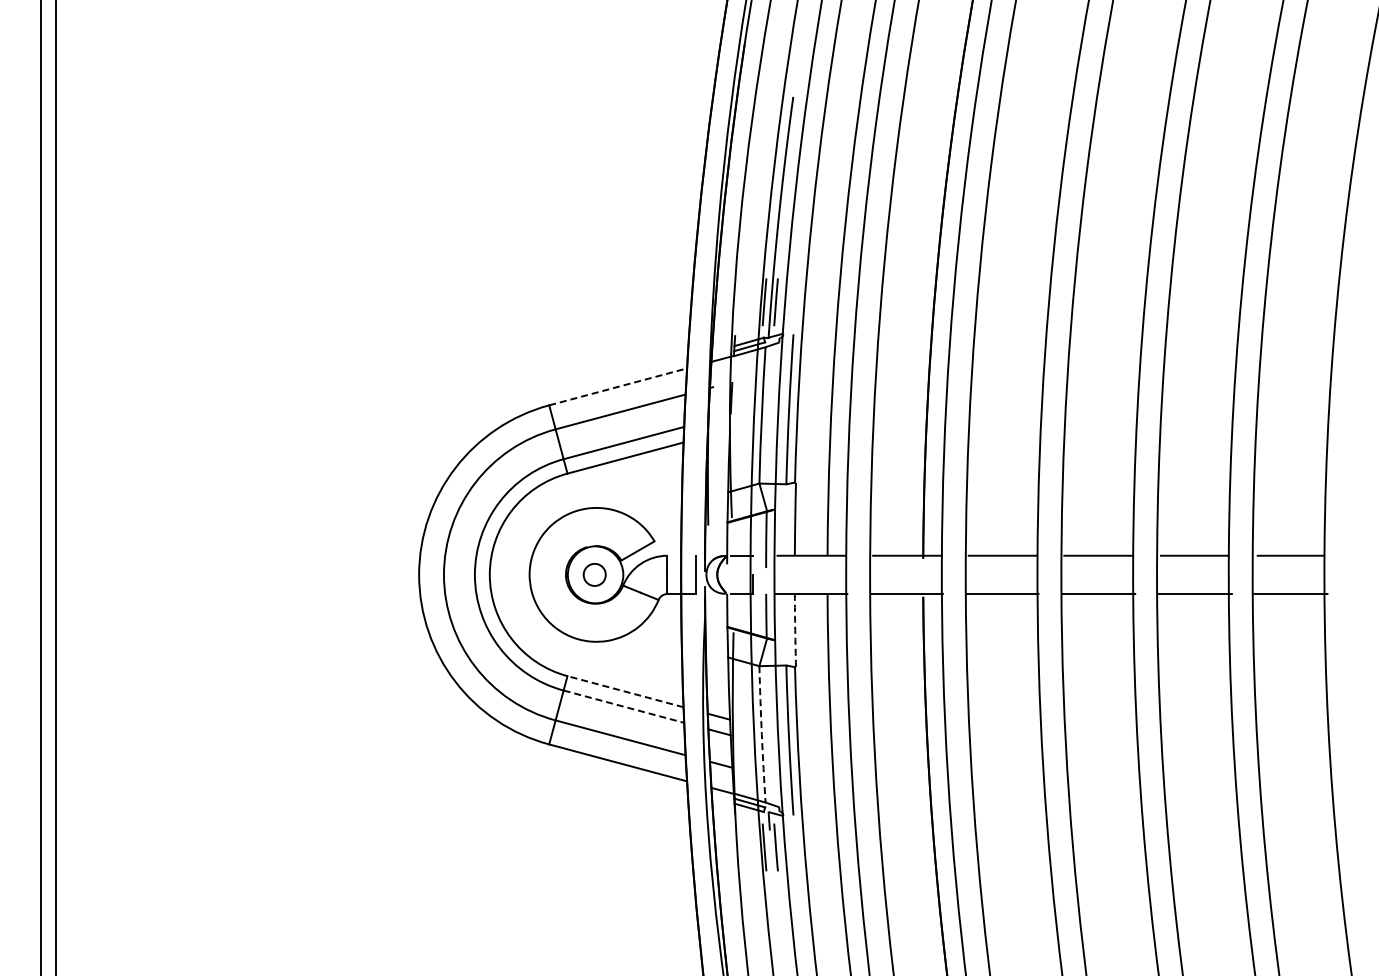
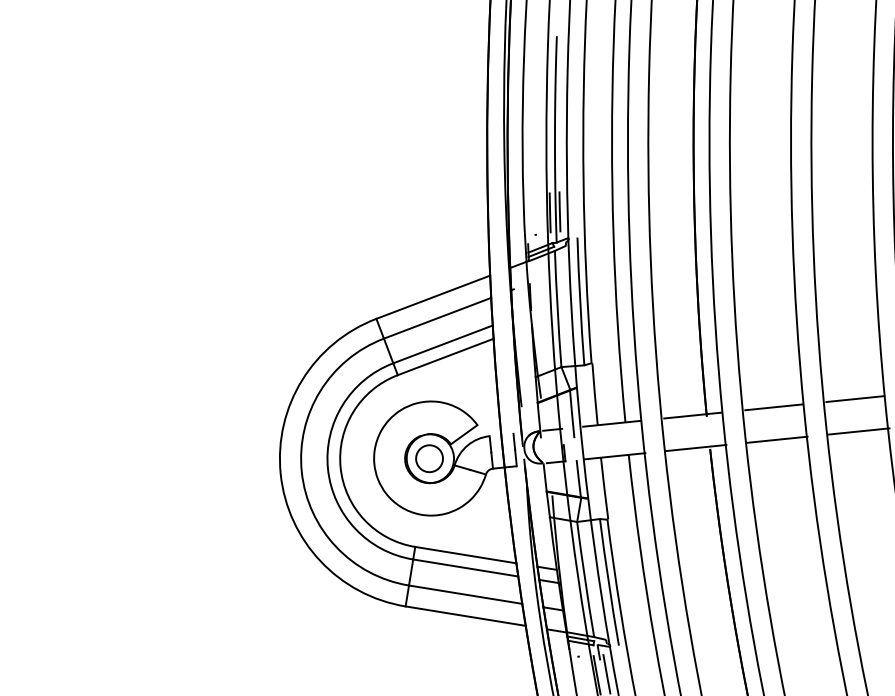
line: (618, 386) -> (433, 296), dashed -> solid
circle: (594, 574) -> (429, 458), size x1.43
arc: (795, 630) -> (604, 488), dashed -> solid
line: (625, 691) -> (465, 554), dashed -> solid
line: (624, 706) -> (466, 567), dashed -> solid
arc: (761, 734) -> (584, 579), dashed -> solid

